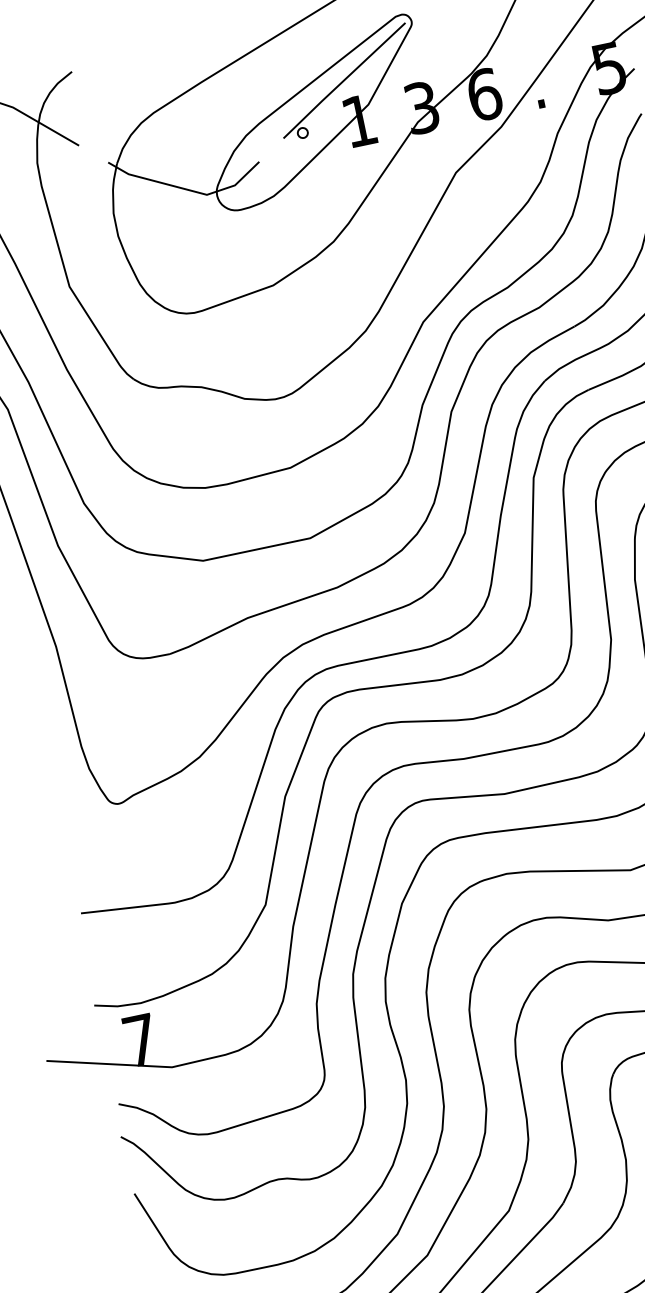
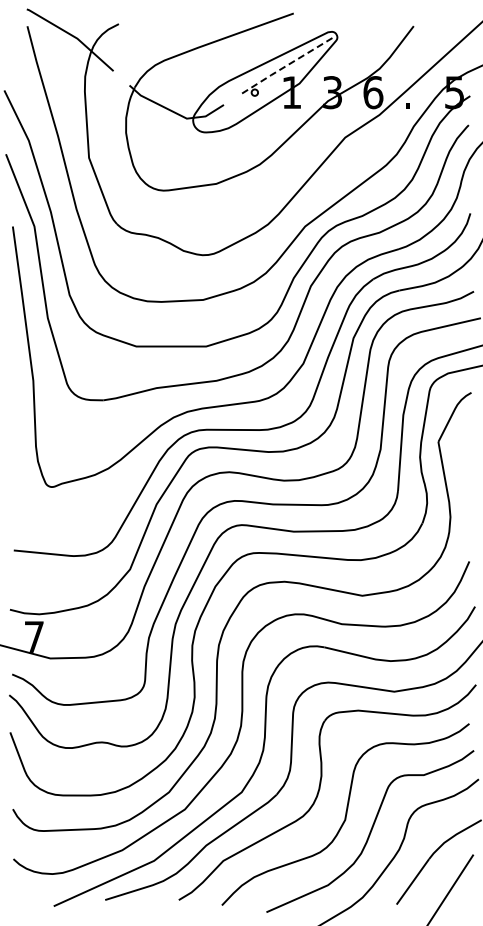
line: (344, 80) -> (287, 65), solid -> dashed

